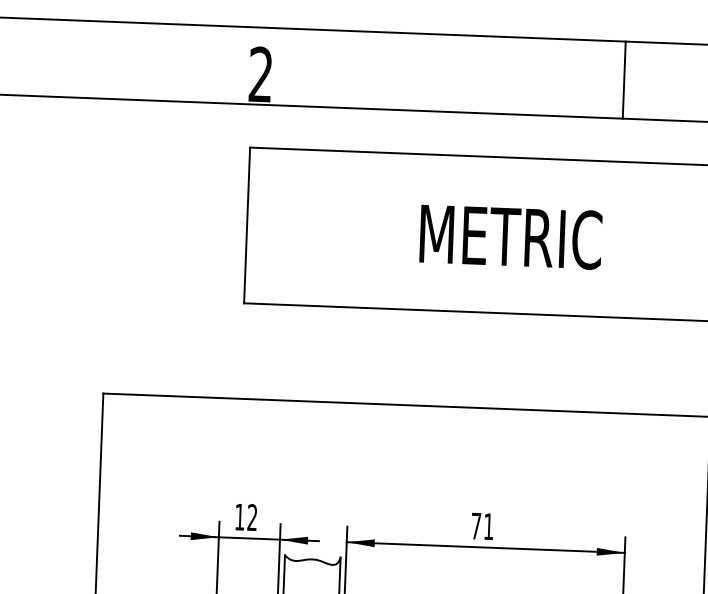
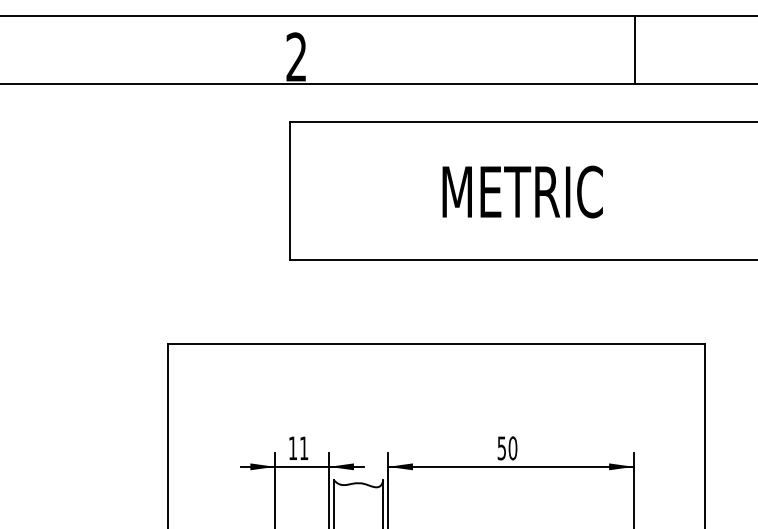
line: (624, 79) -> (635, 49), moved
text: (252, 516) -> (304, 447), 12 -> 11
text: (482, 526) -> (507, 448), 71 -> 50

